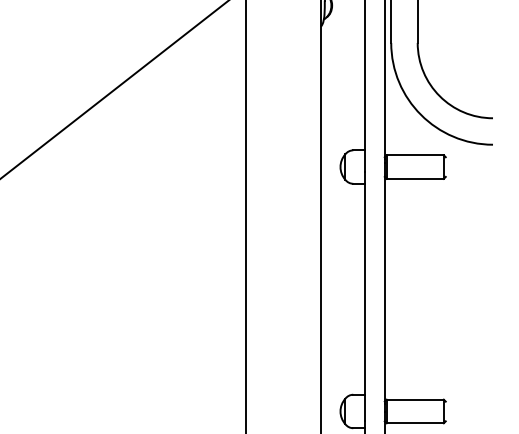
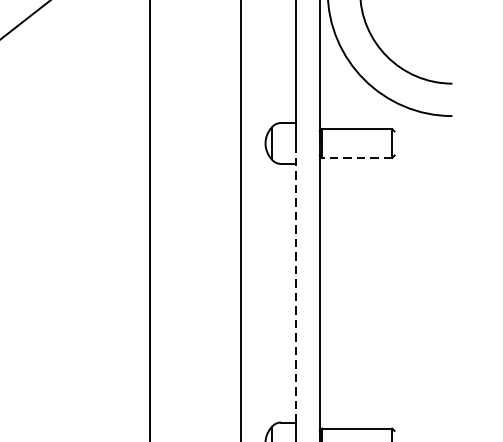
line: (415, 178) -> (357, 157), solid -> dashed
line: (365, 283) -> (296, 286), solid -> dashed

